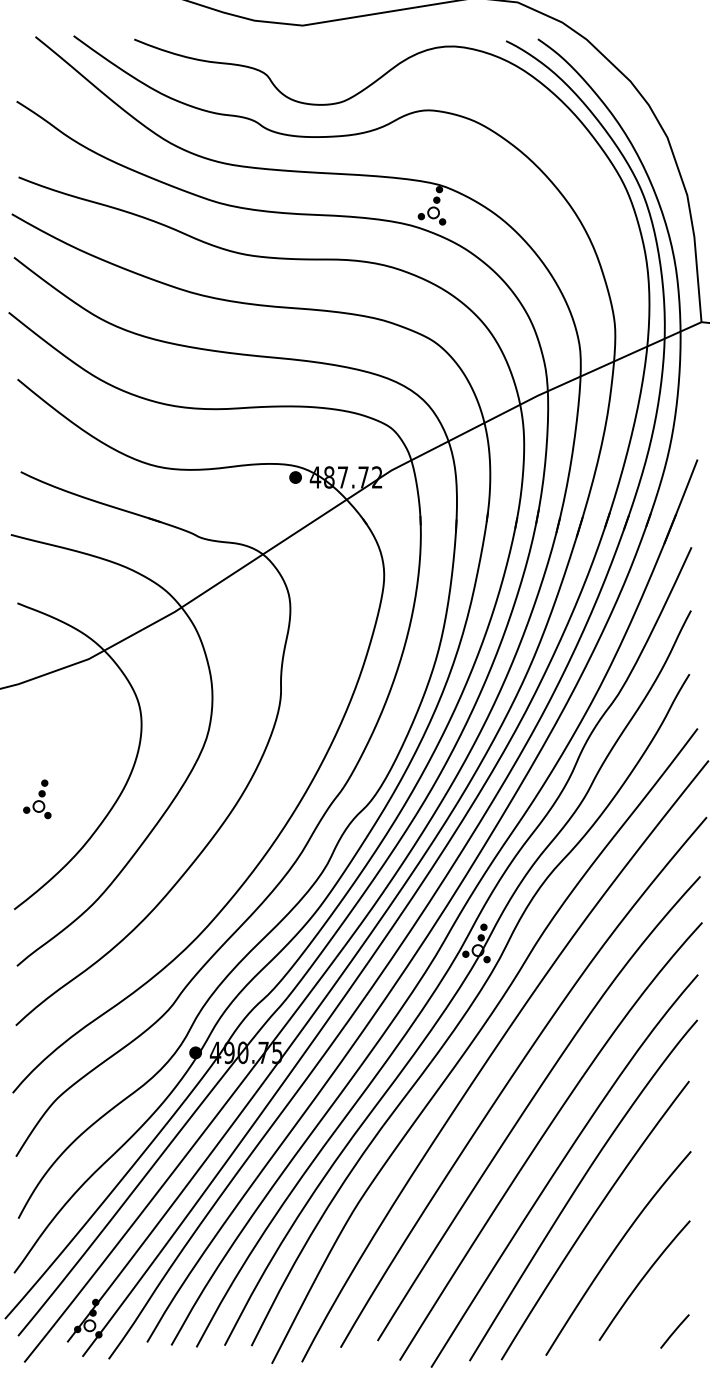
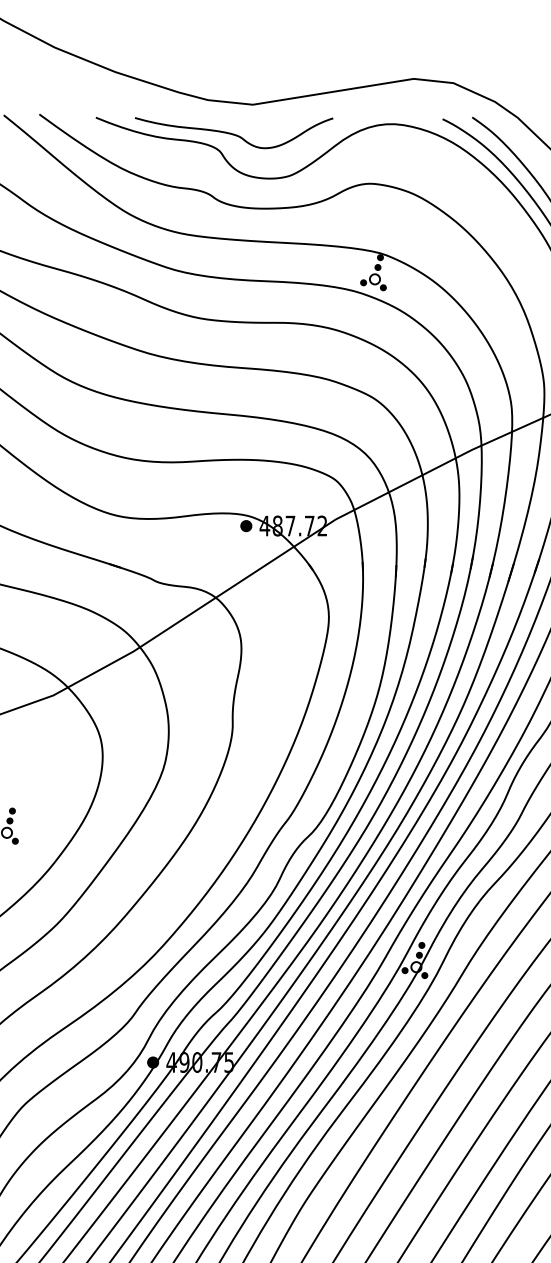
curve: (282, 56) -> (234, 133), added

